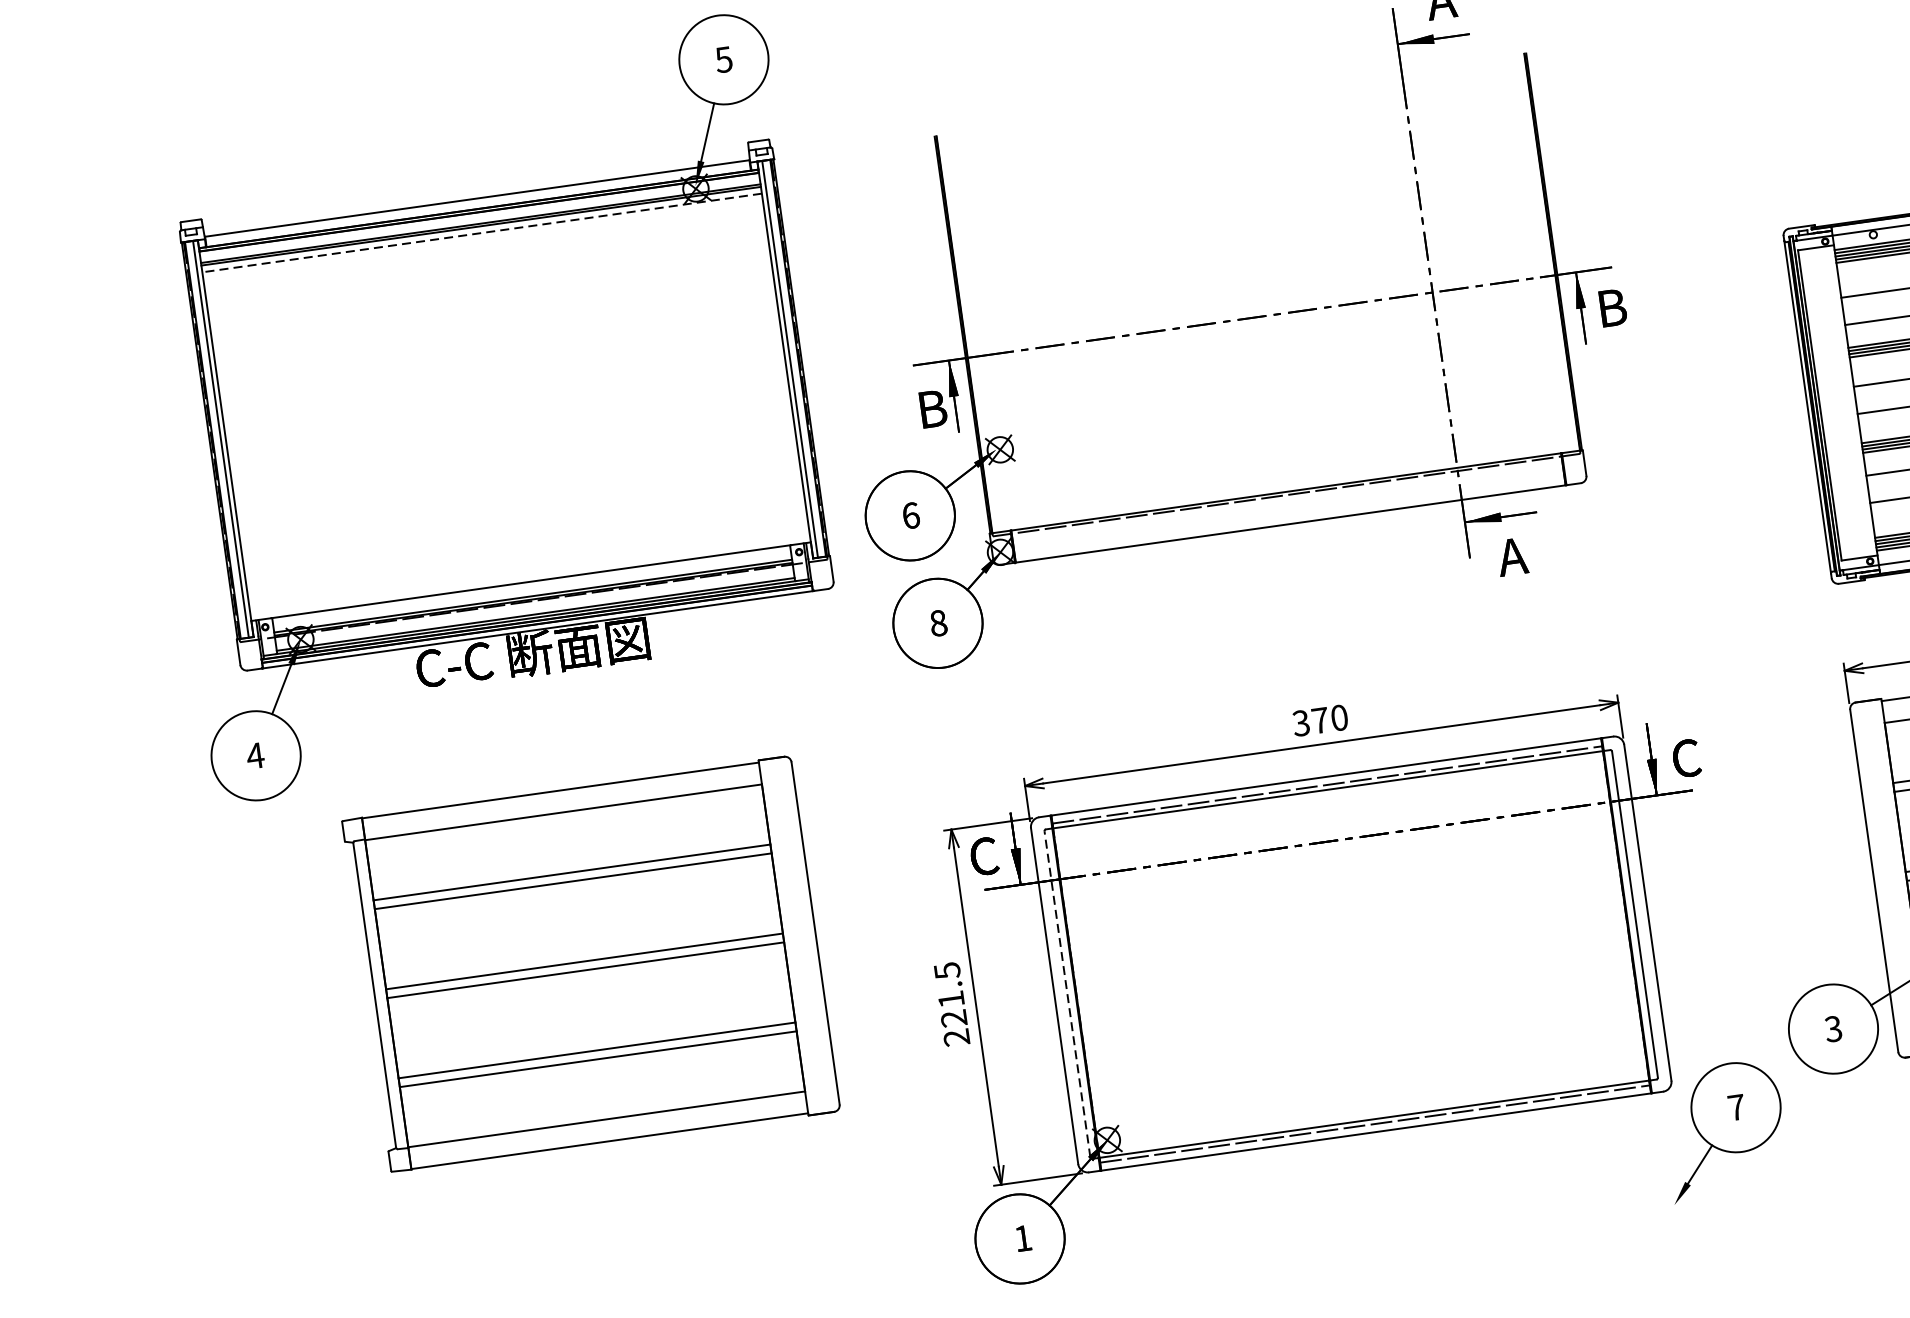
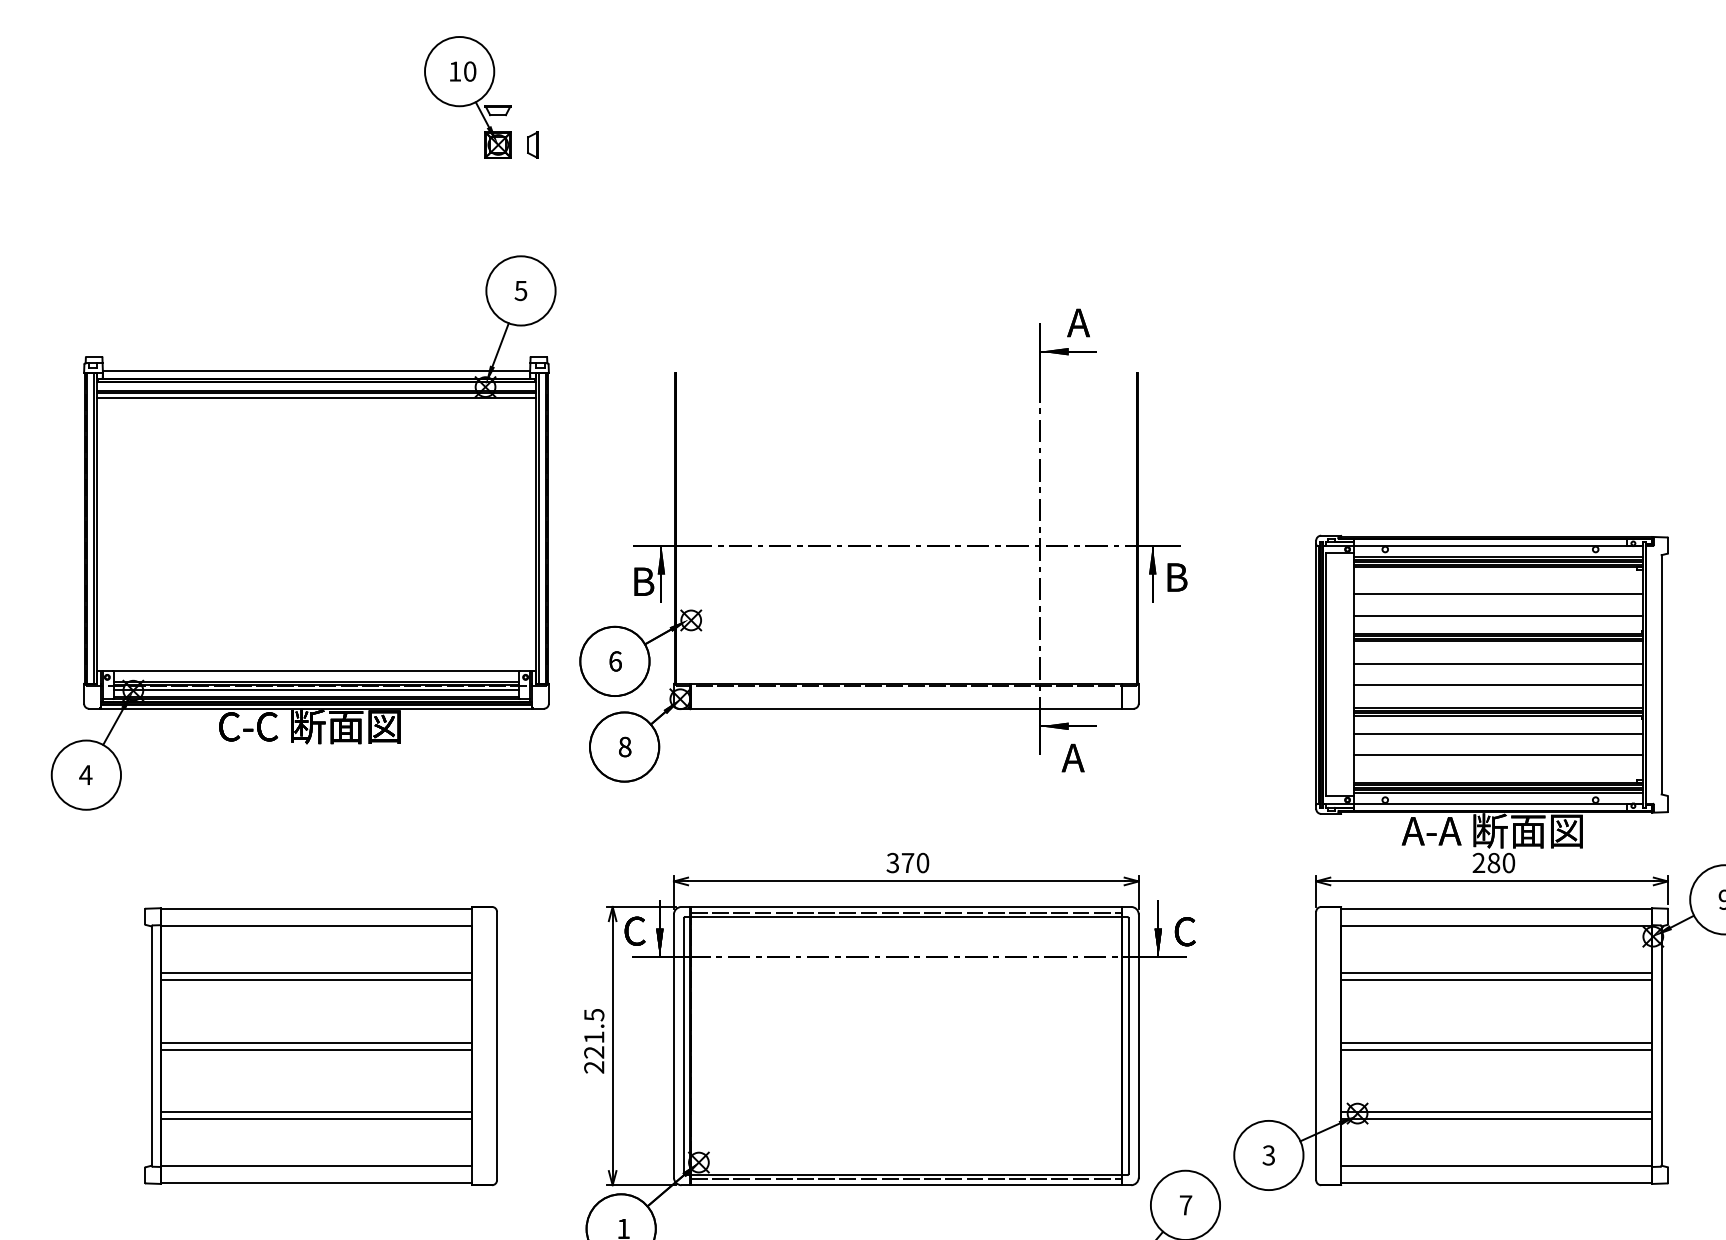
line: (482, 232) -> (316, 397), dashed -> solid
line: (534, 605) -> (316, 689), added
part: (590, 965) -> (320, 1046), moved
line: (1068, 994) -> (684, 1046), dashed -> solid

